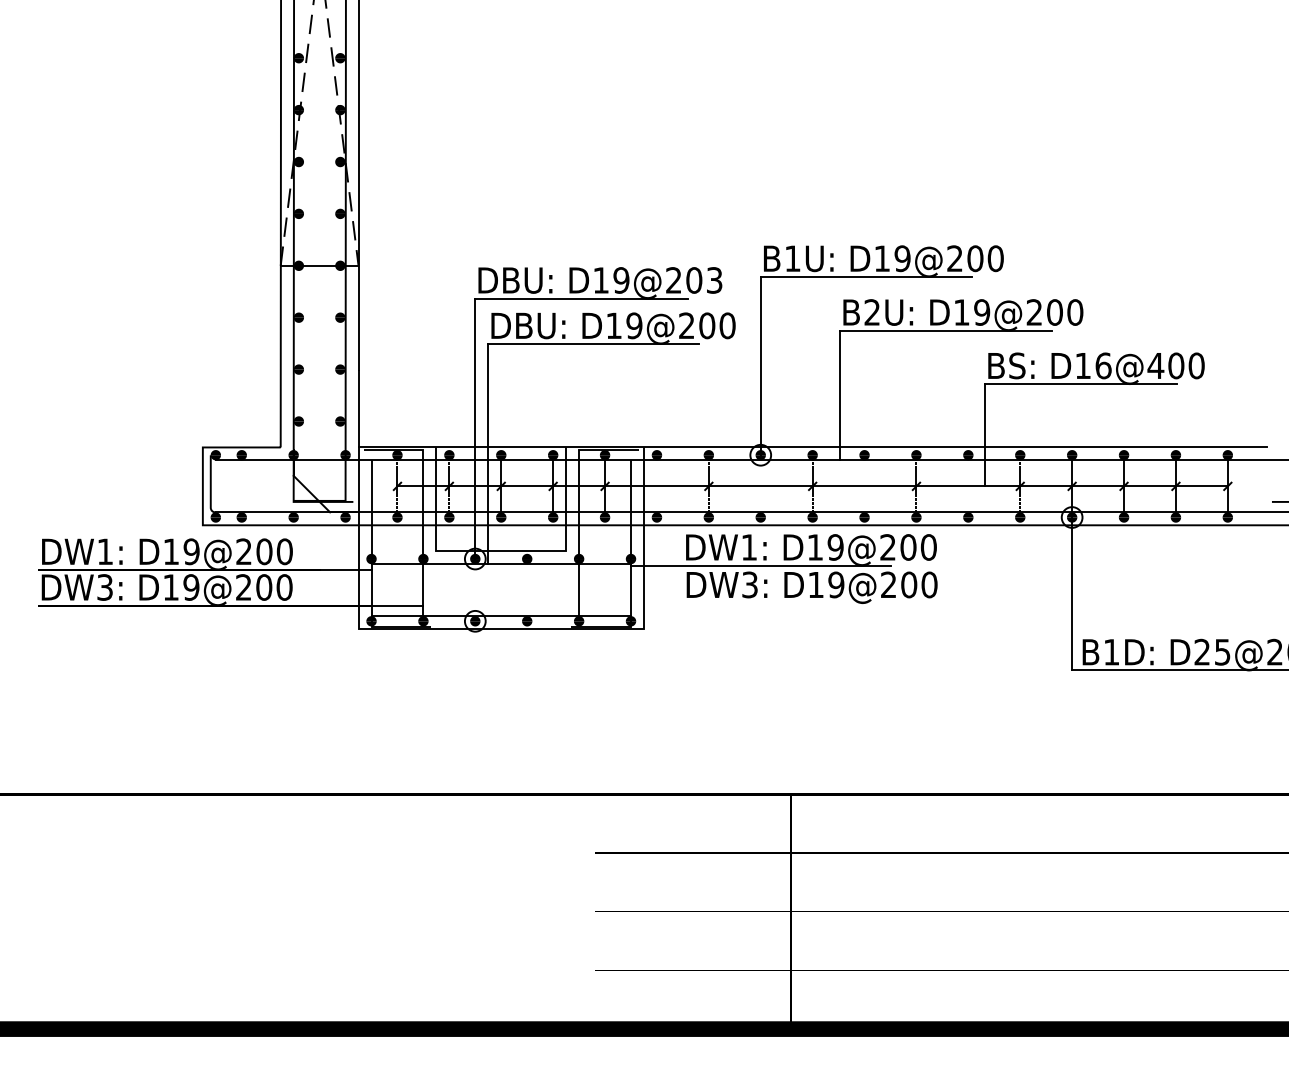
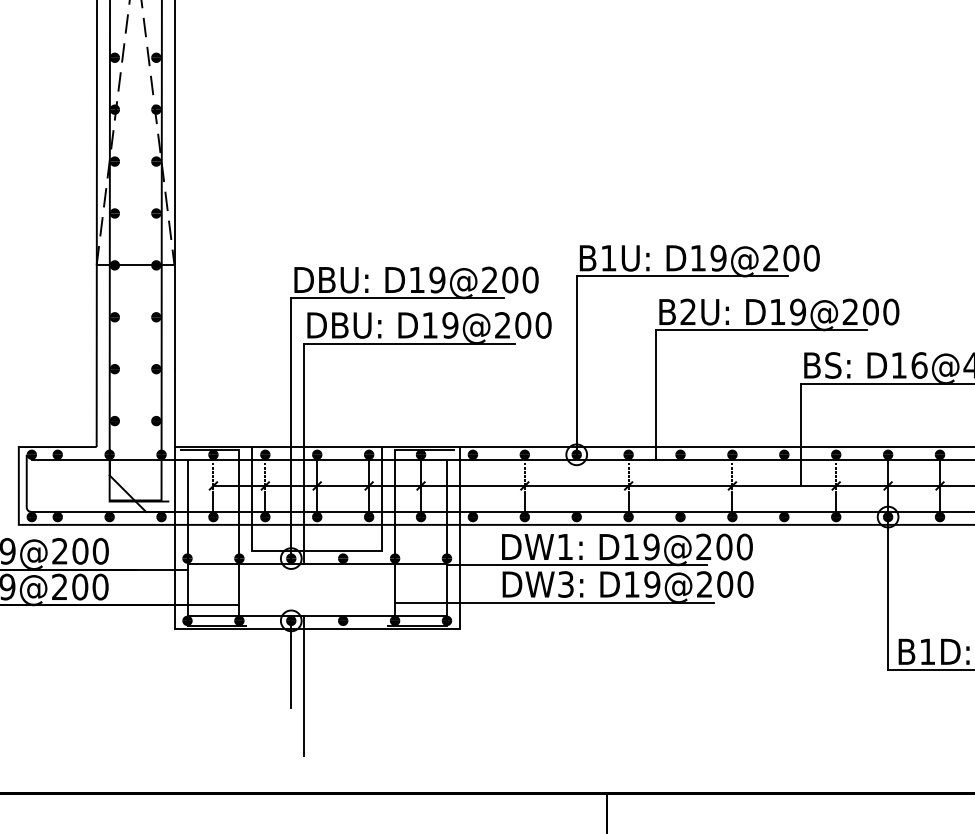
text: (714, 280) -> (530, 280), D19@203 -> D19@200
line: (738, 603) -> (554, 603), added
line: (475, 664) -> (291, 664), added
line: (488, 686) -> (304, 686), added

